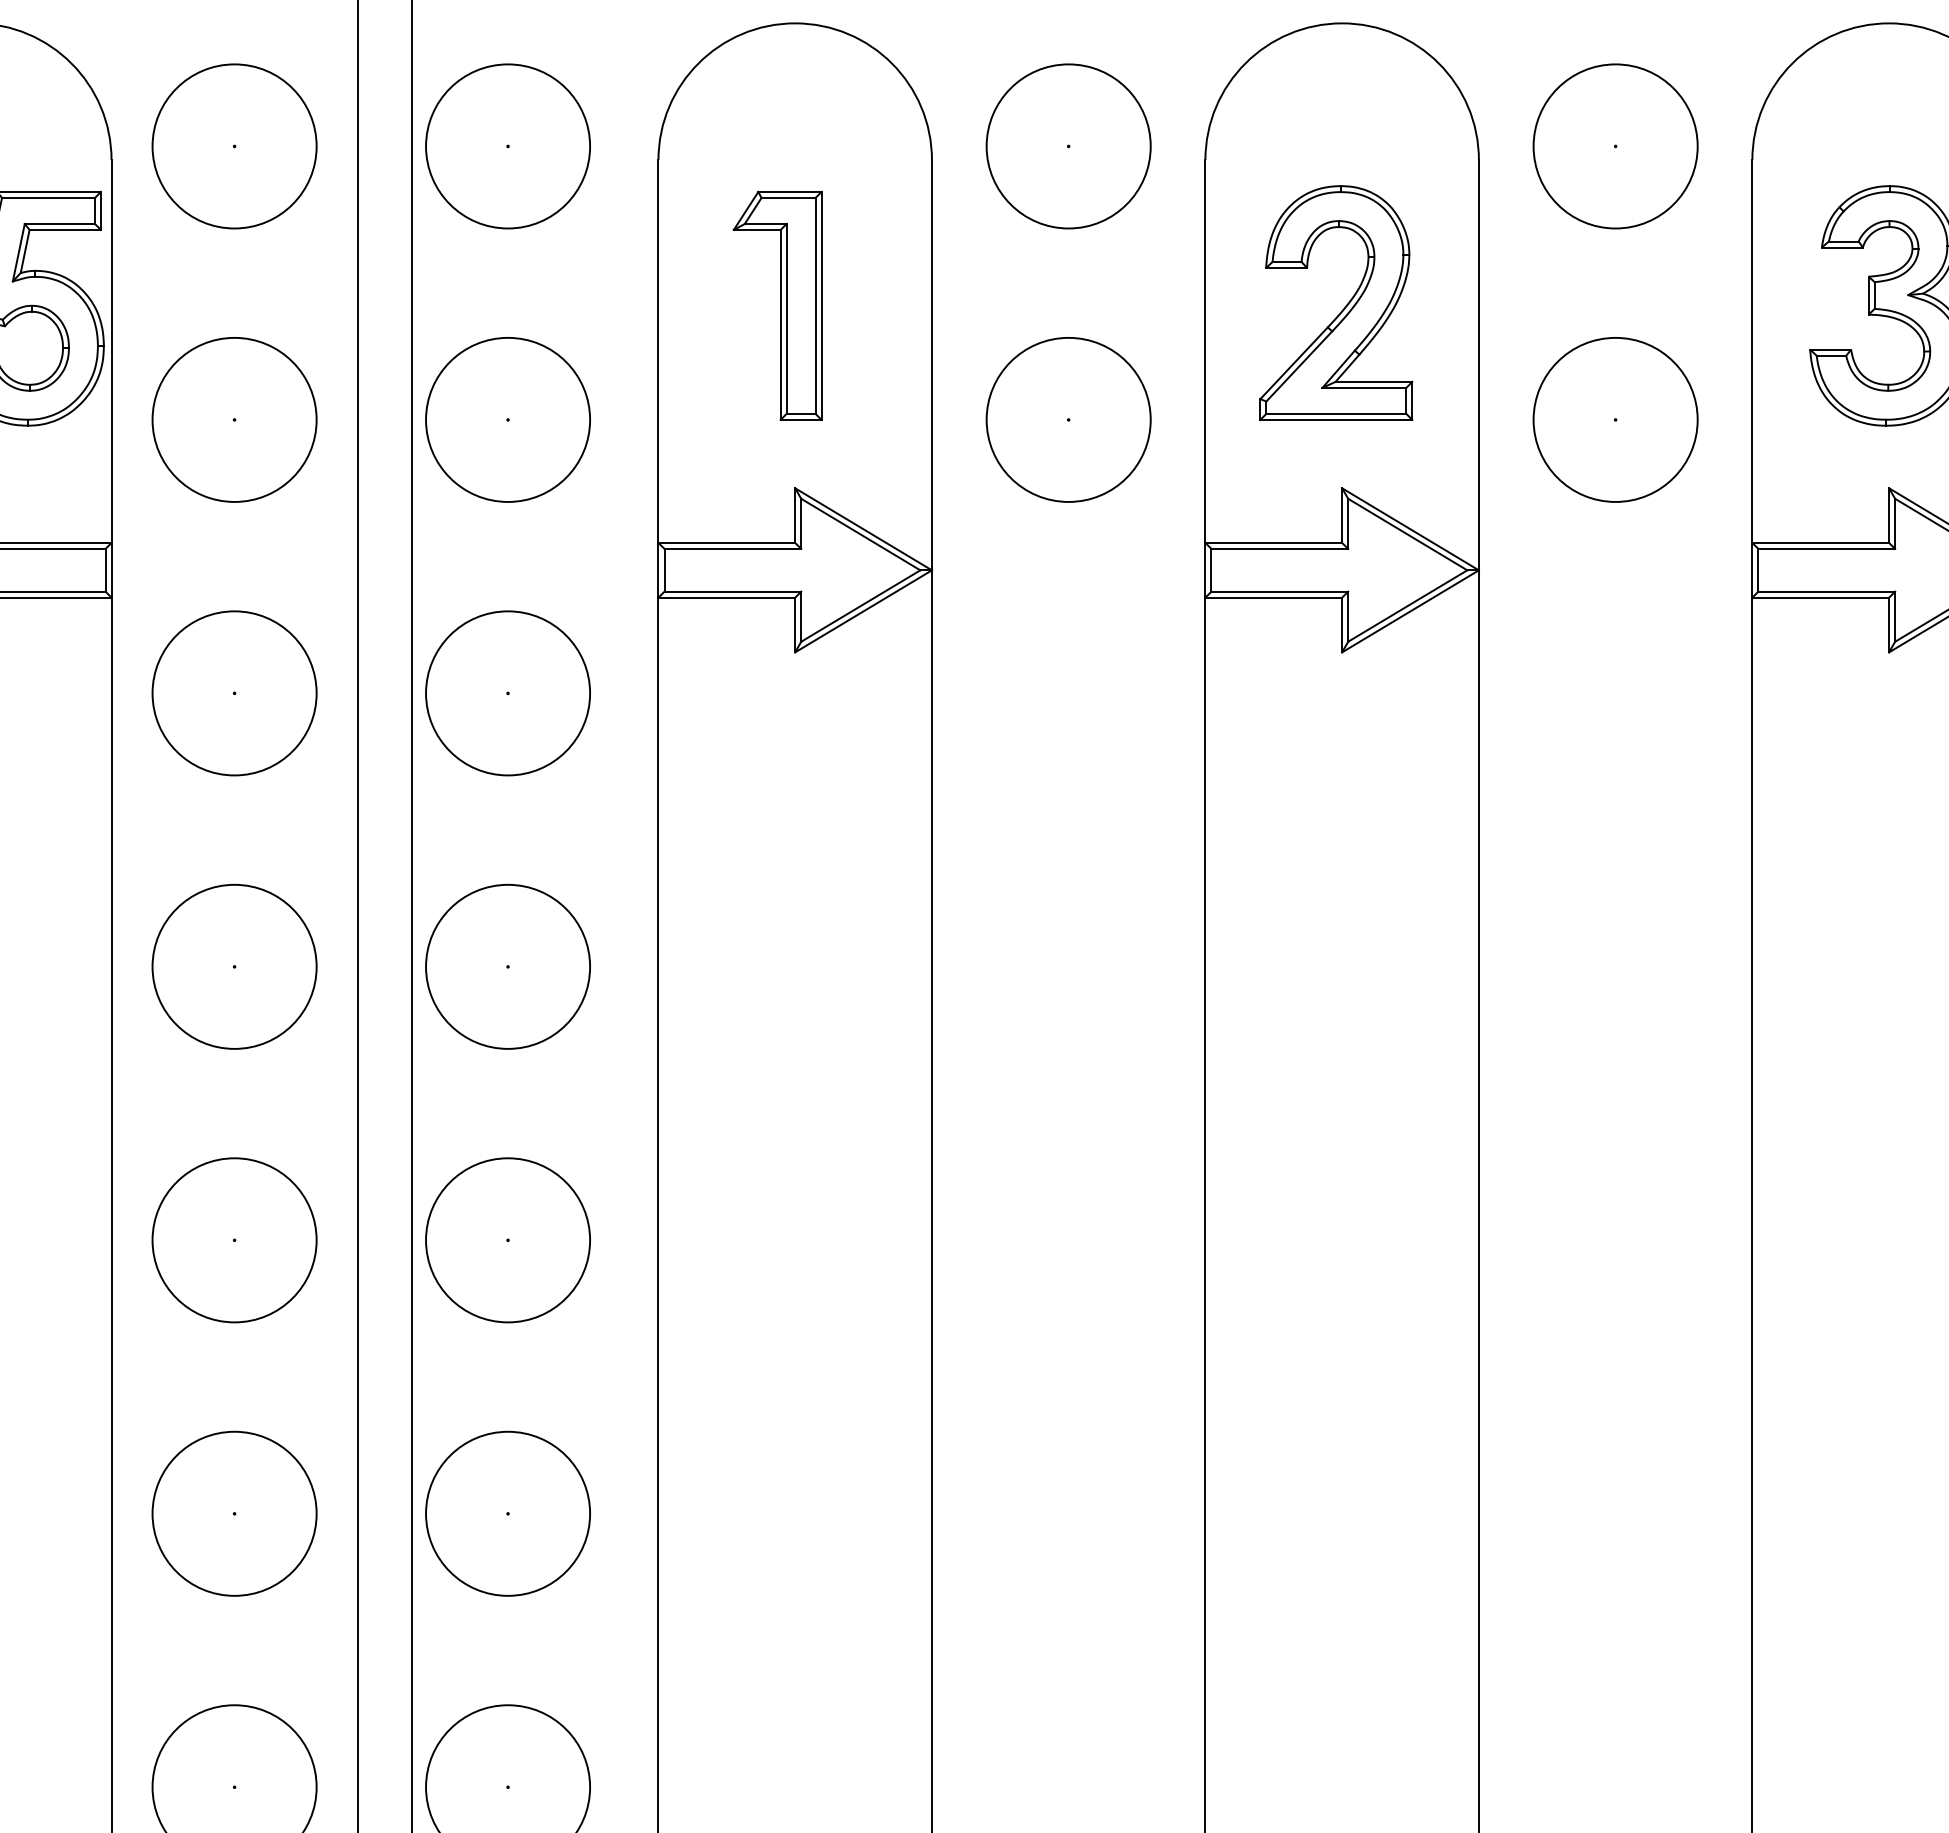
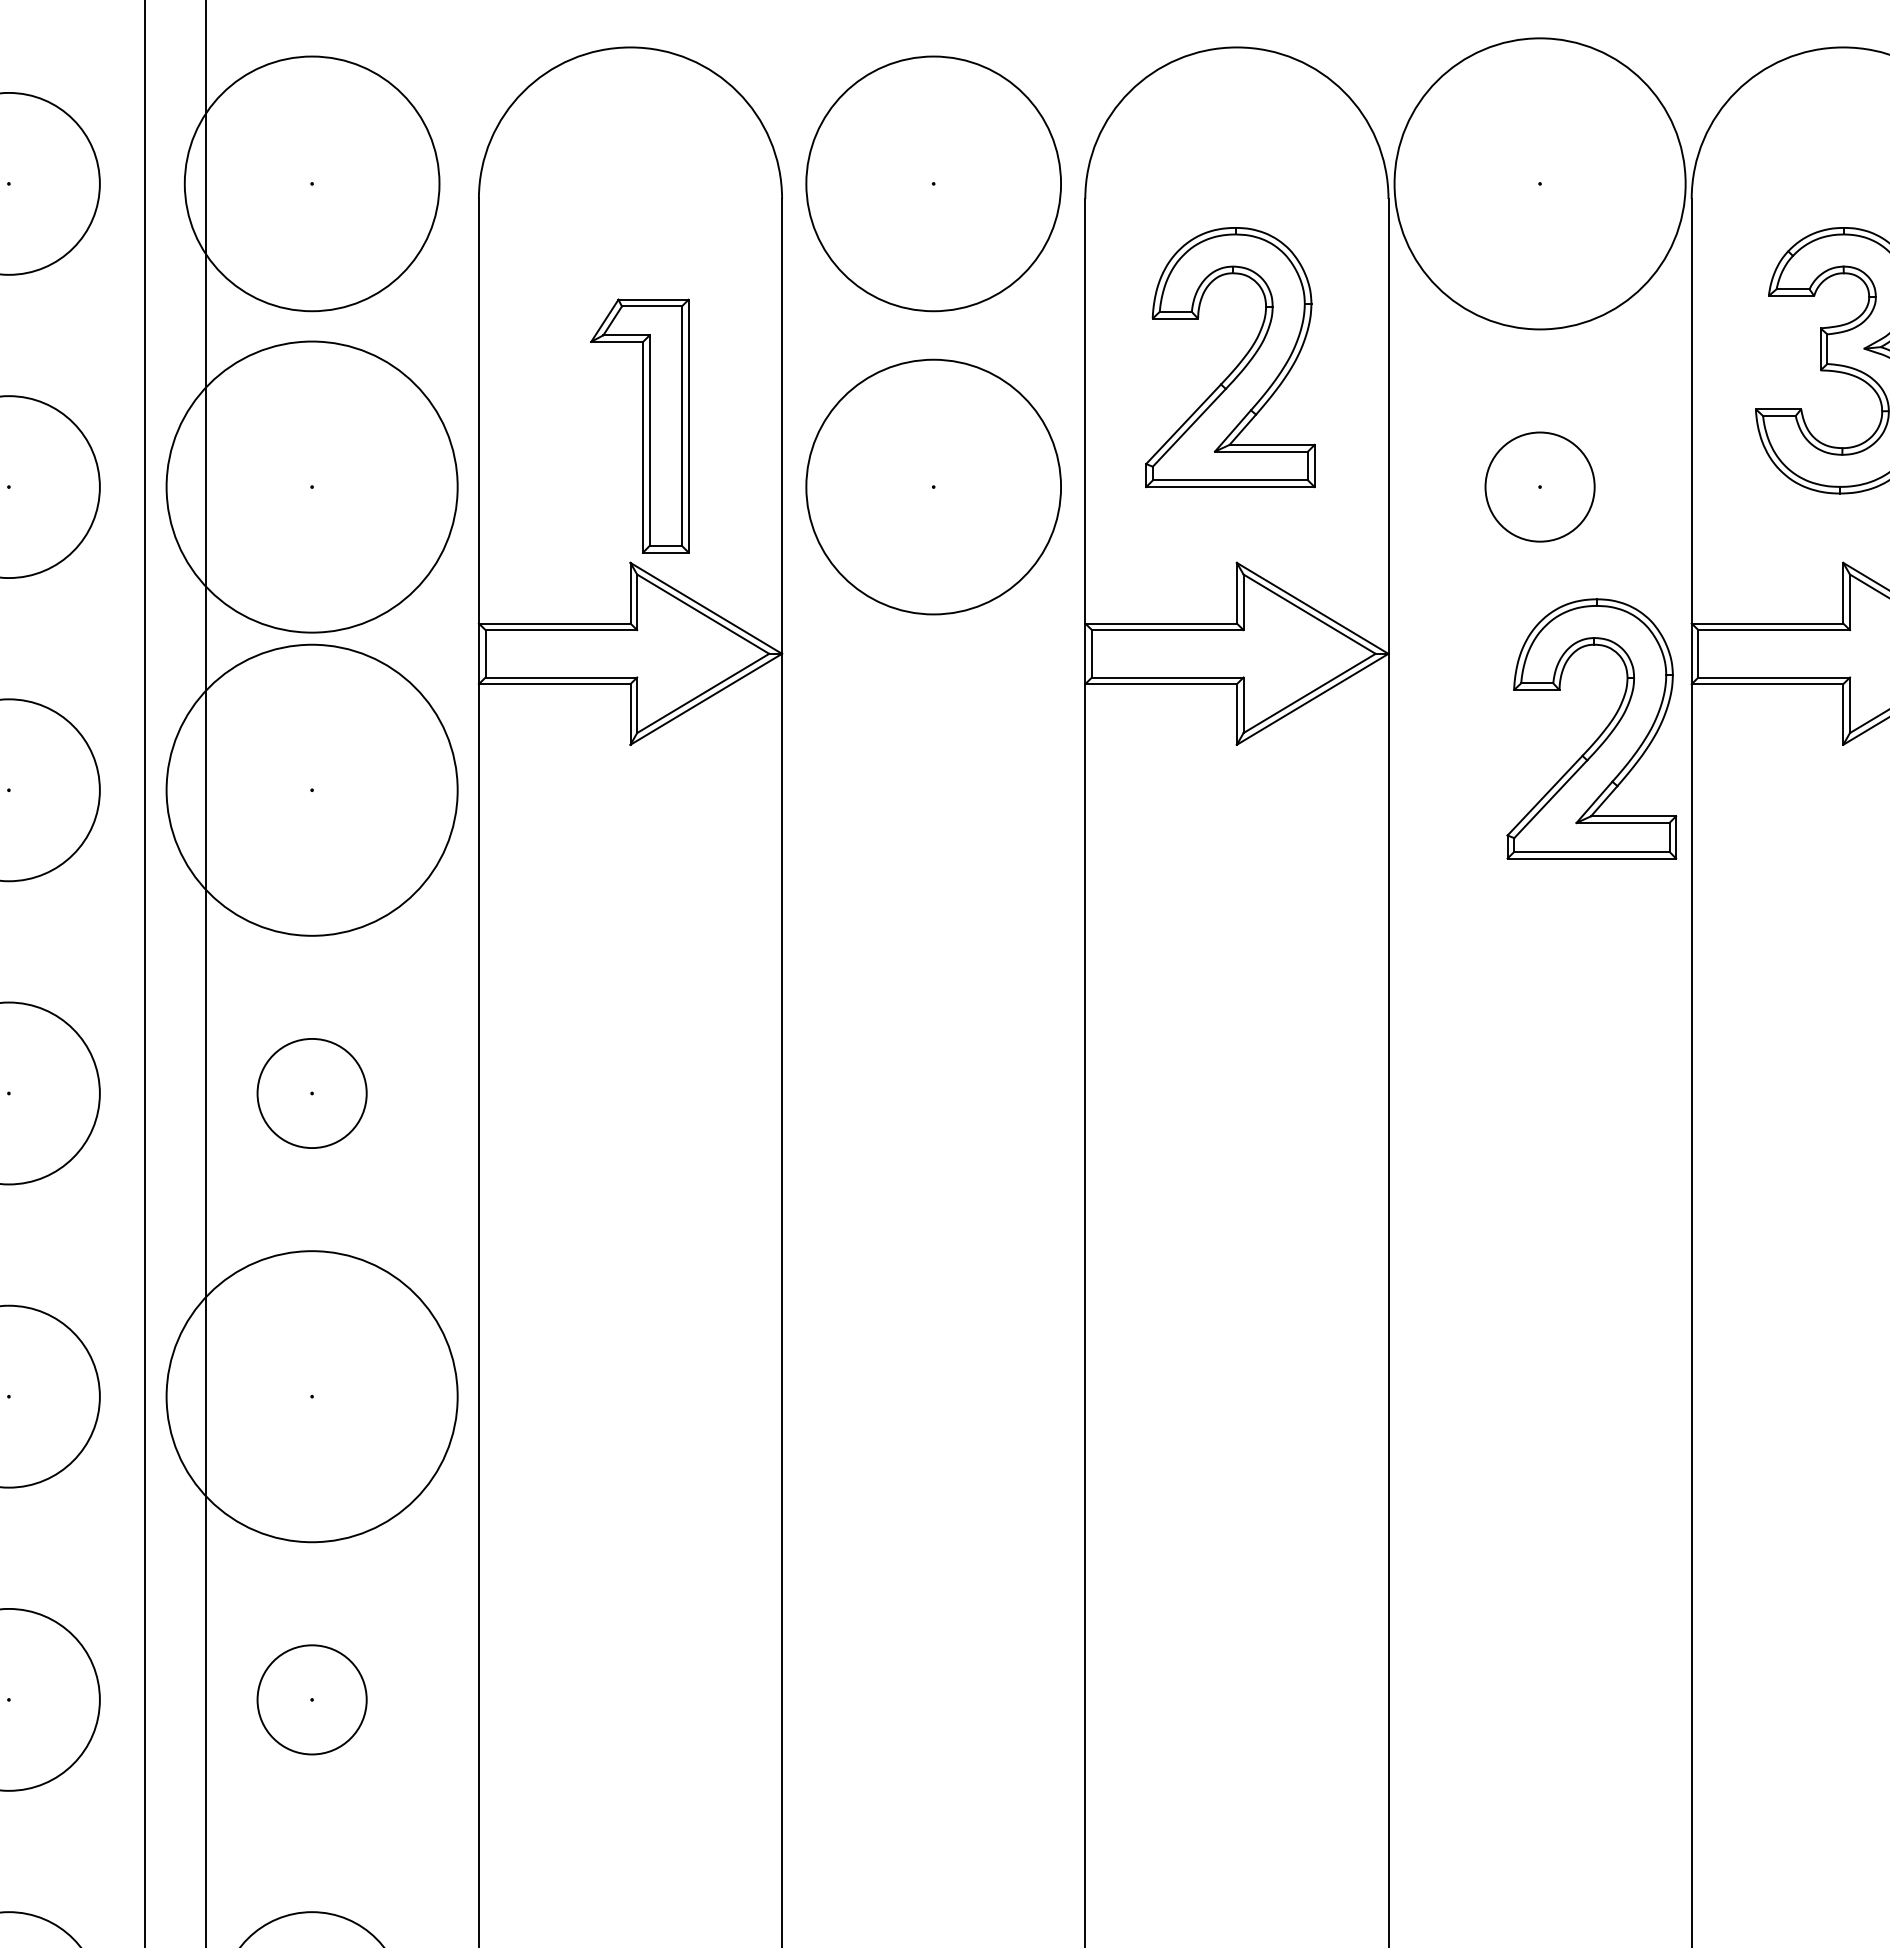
circle: (508, 146) -> (312, 183), size x1.4
circle: (1068, 146) -> (933, 183), size x1.4
circle: (1615, 146) -> (1539, 183), size x1.6
part: (777, 305) -> (639, 425), moved
circle: (508, 419) -> (312, 486), size x1.6
circle: (1068, 419) -> (933, 486), size x1.4
circle: (1615, 419) -> (1539, 486), size x0.6
part: (1669, 643) -> (1599, 734), added
circle: (508, 693) -> (312, 790), size x1.6
circle: (508, 966) -> (312, 1093), size x0.6
circle: (508, 1240) -> (312, 1396), size x1.6
circle: (508, 1513) -> (312, 1699), size x0.6

